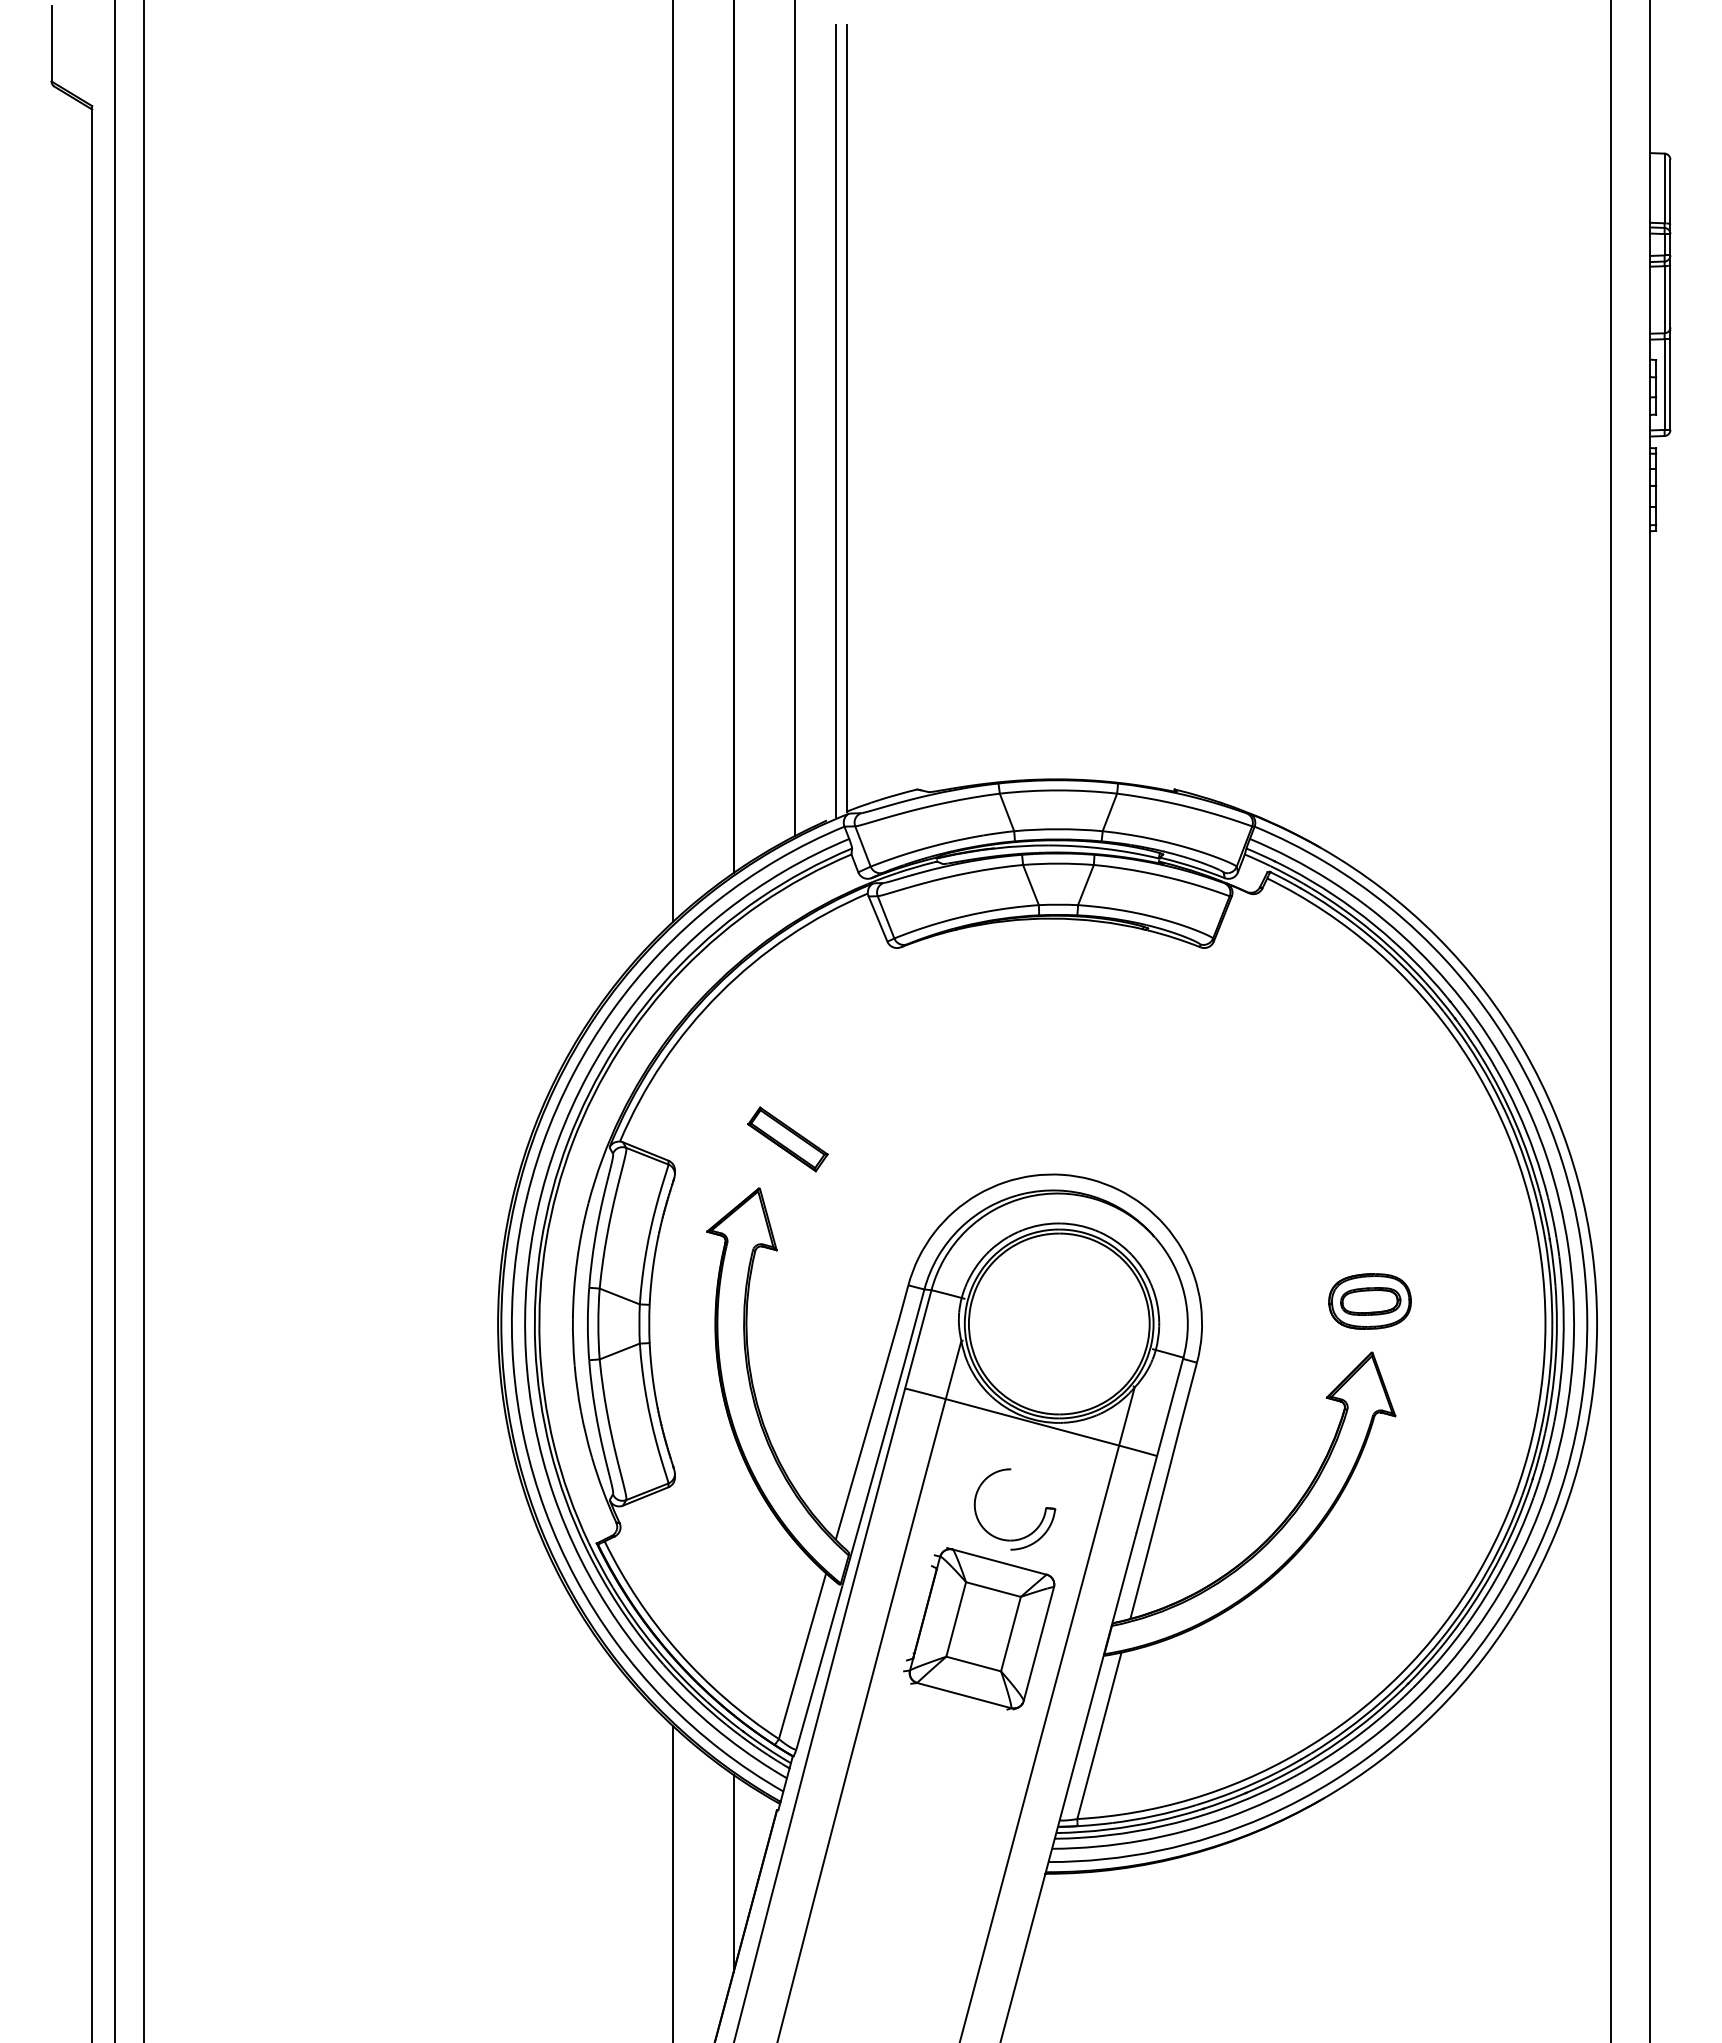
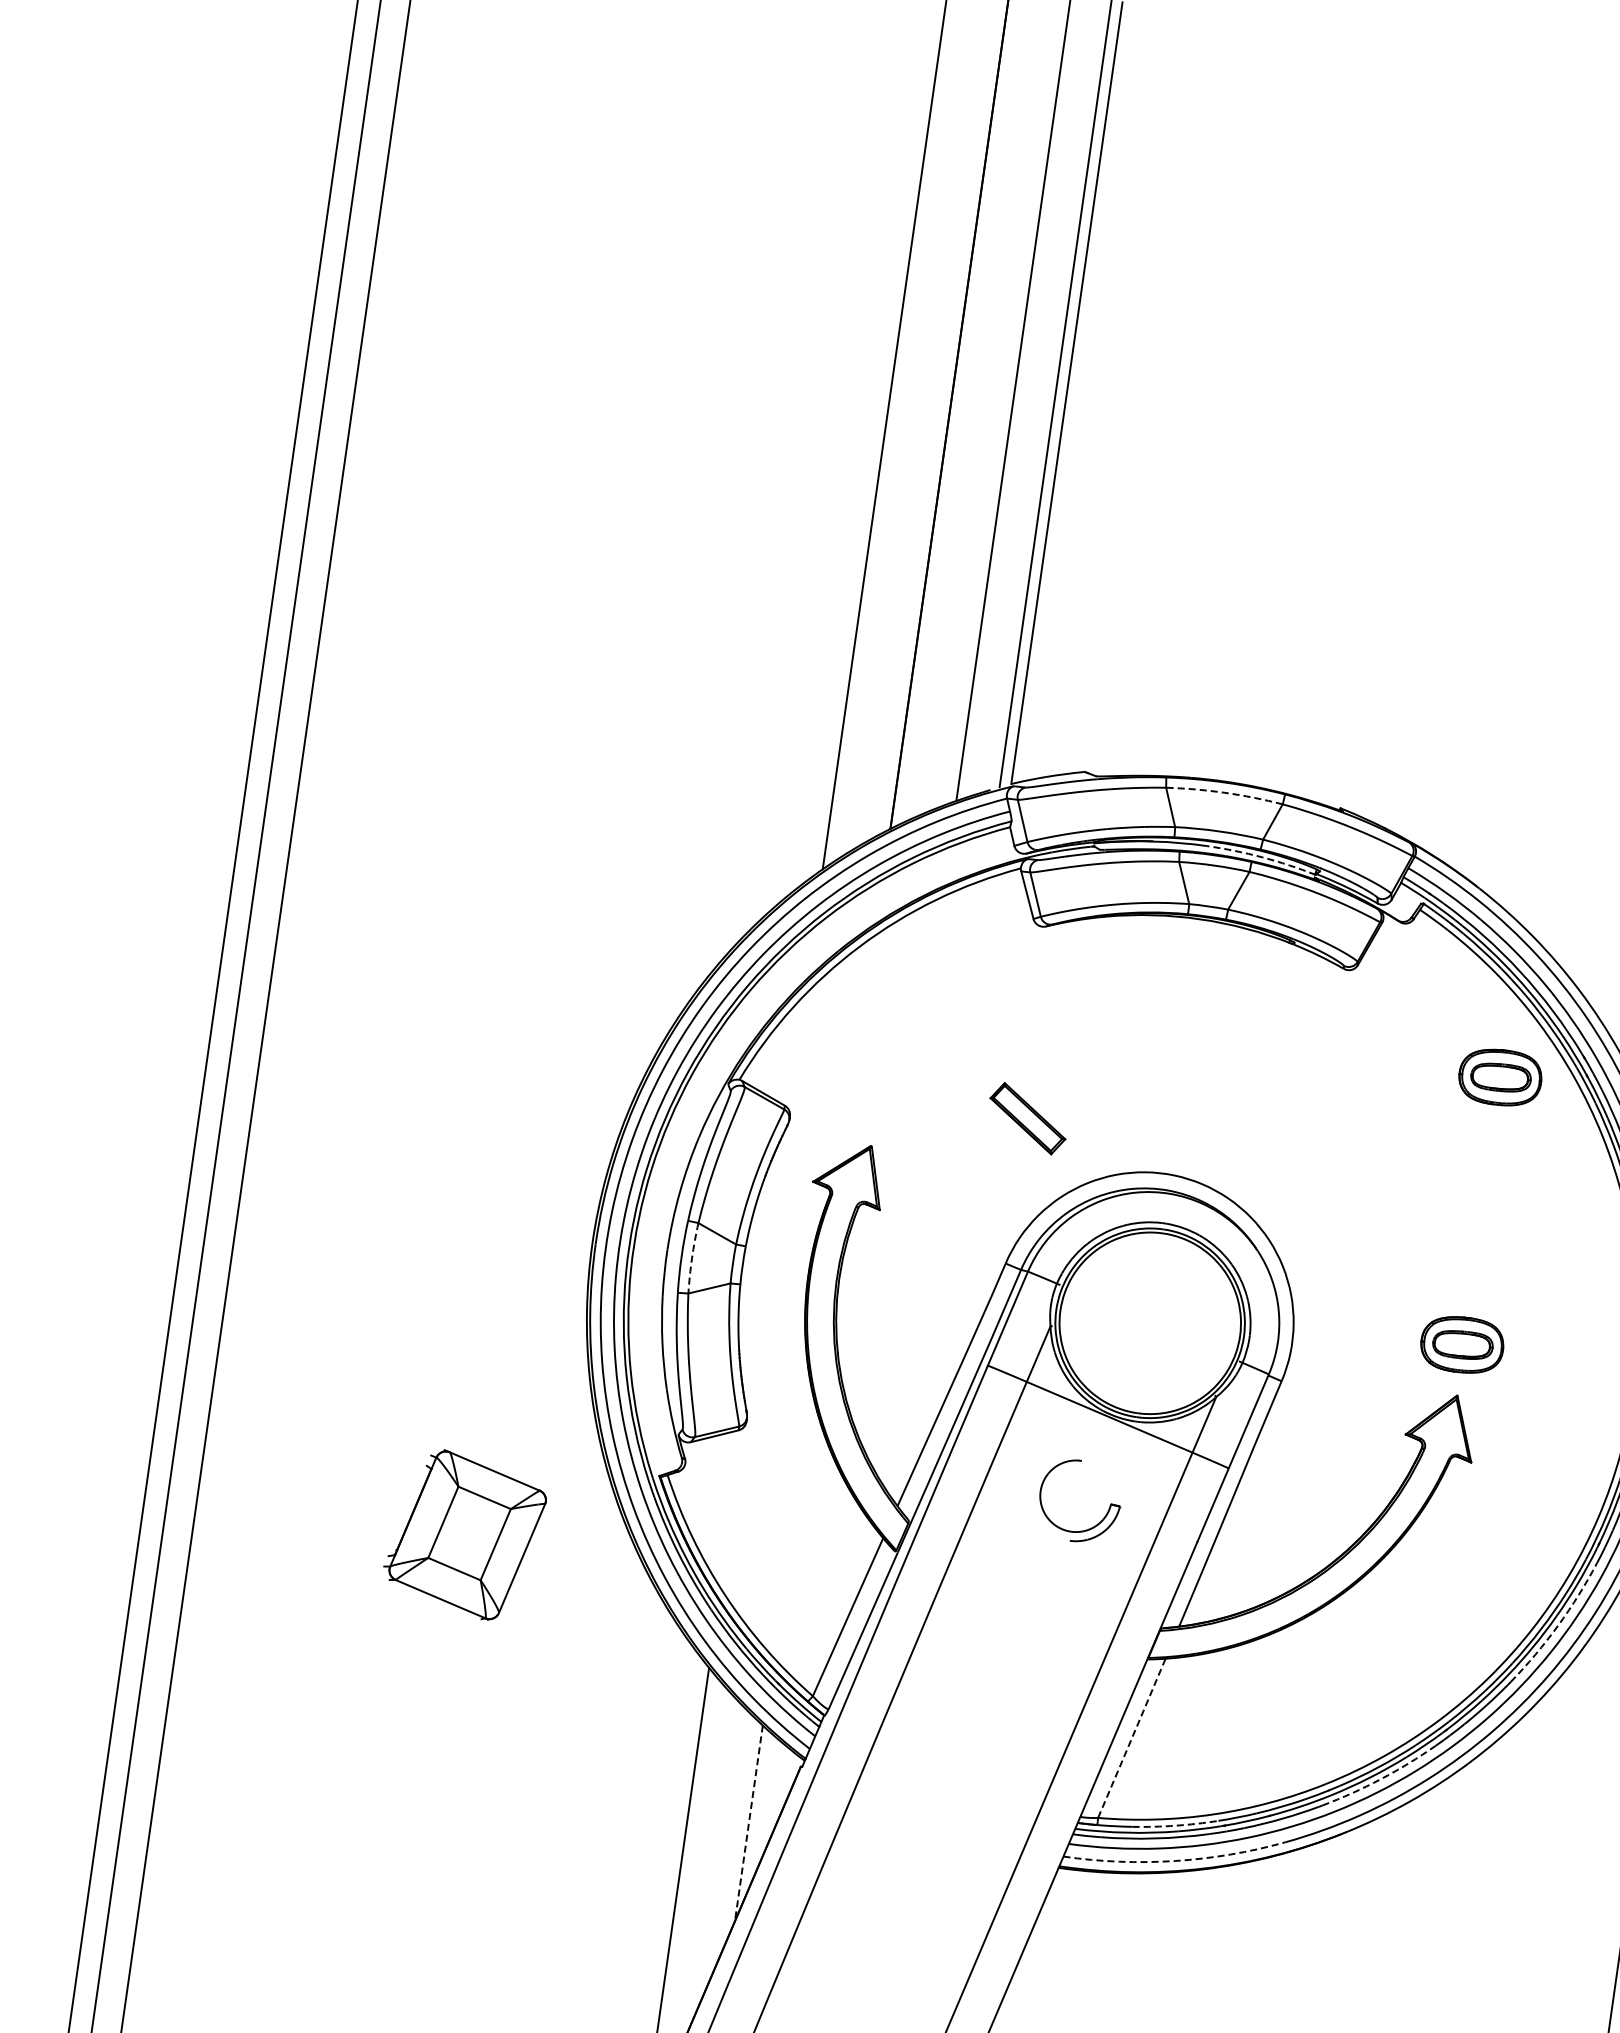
arc: (1058, 790) -> (1224, 792), solid -> dashed
arc: (1104, 848) -> (1262, 857), solid -> dashed
part: (1369, 1032) -> (1499, 1077), added
part: (787, 1139) -> (1027, 1118), moved
arc: (598, 1324) -> (692, 1258), solid -> dashed
arc: (1503, 1564) -> (1557, 1625), solid -> dashed
part: (979, 1628) -> (465, 1534), moved
arc: (1099, 1735) -> (1132, 1738), solid -> dashed
arc: (1350, 1741) -> (1380, 1779), solid -> dashed
arc: (1154, 1815) -> (1175, 1825), solid -> dashed
arc: (1159, 1850) -> (1175, 1860), solid -> dashed
line: (733, 1873) -> (748, 1823), solid -> dashed

